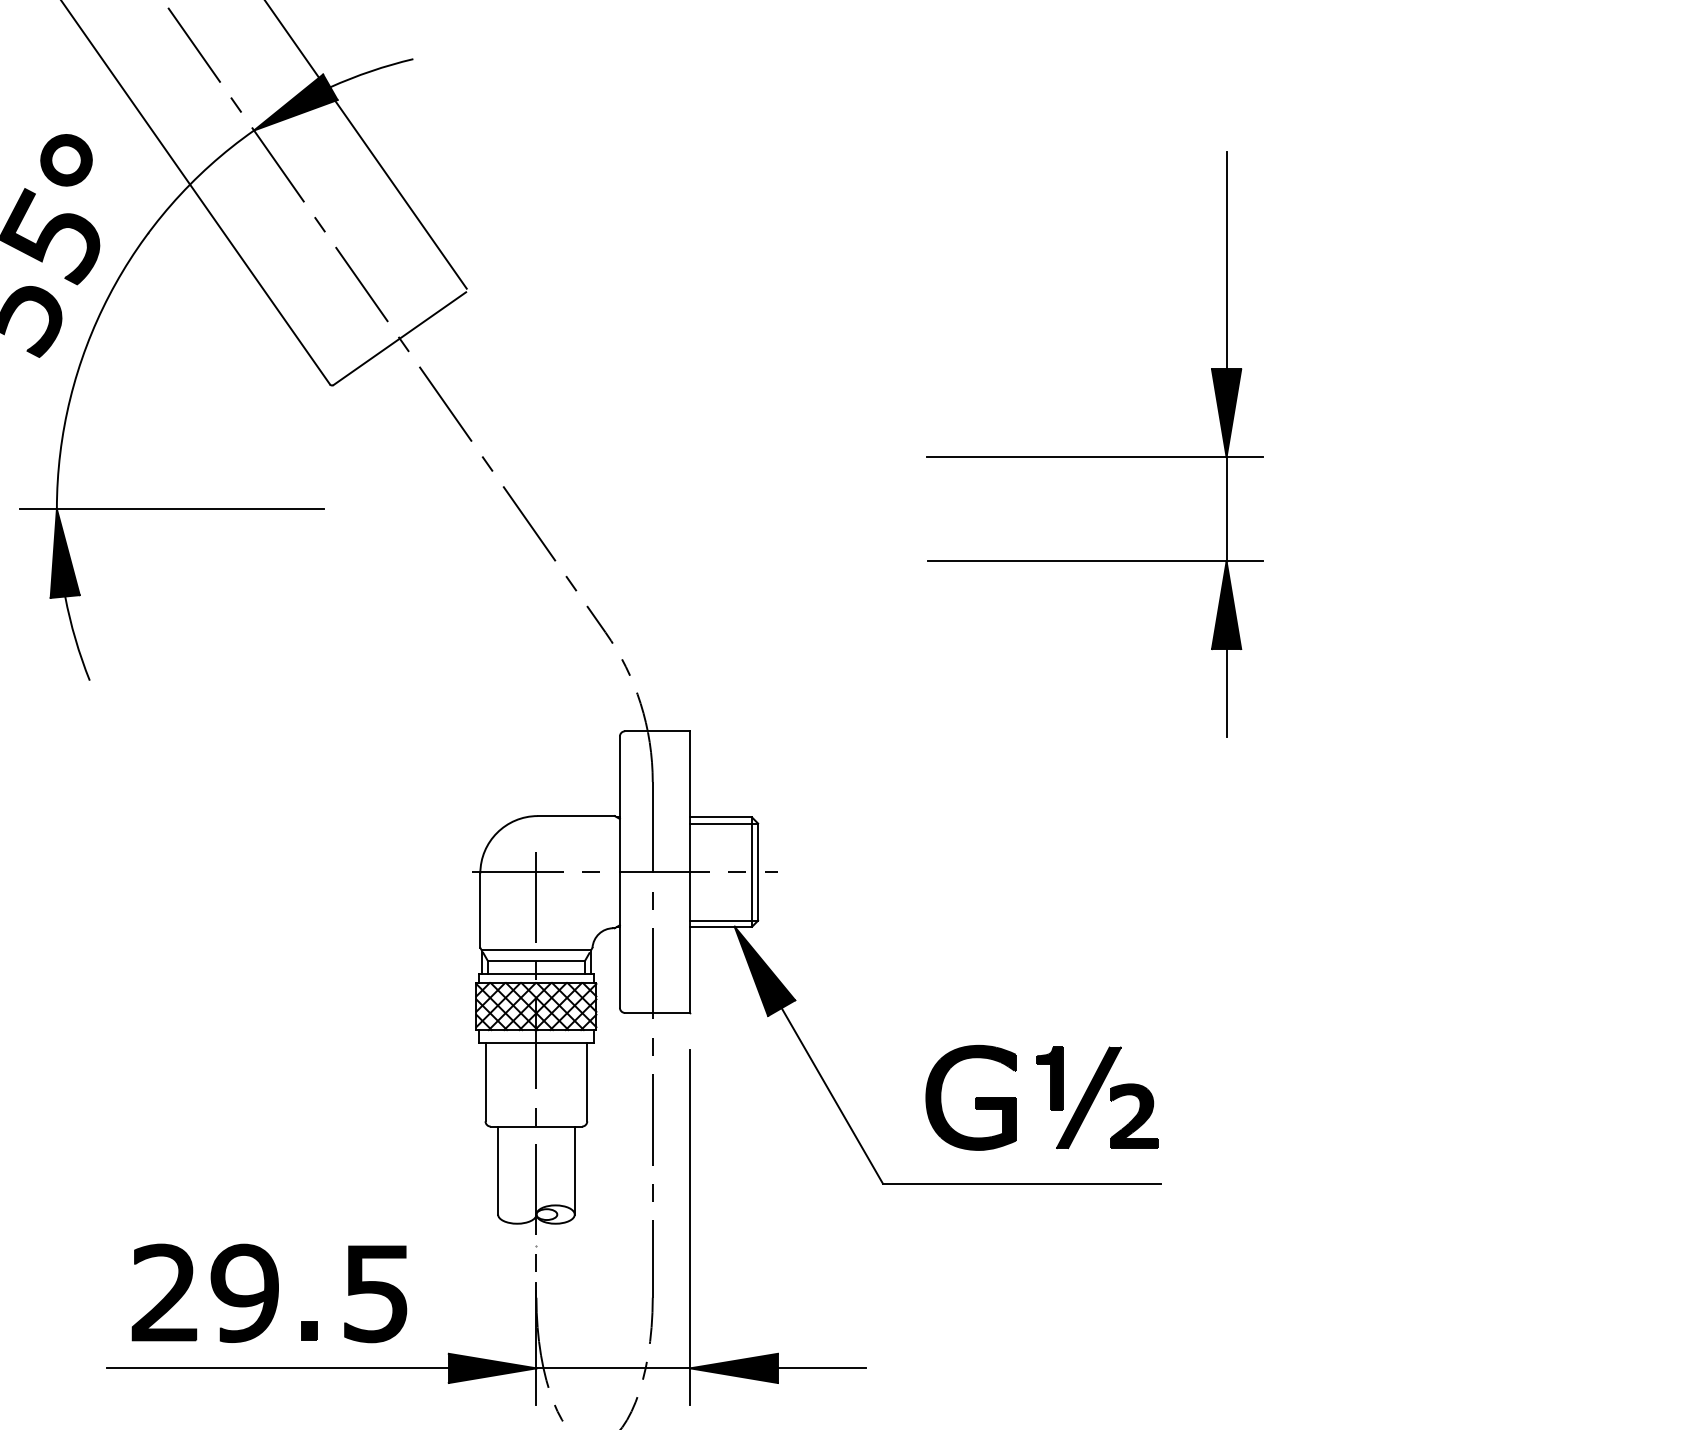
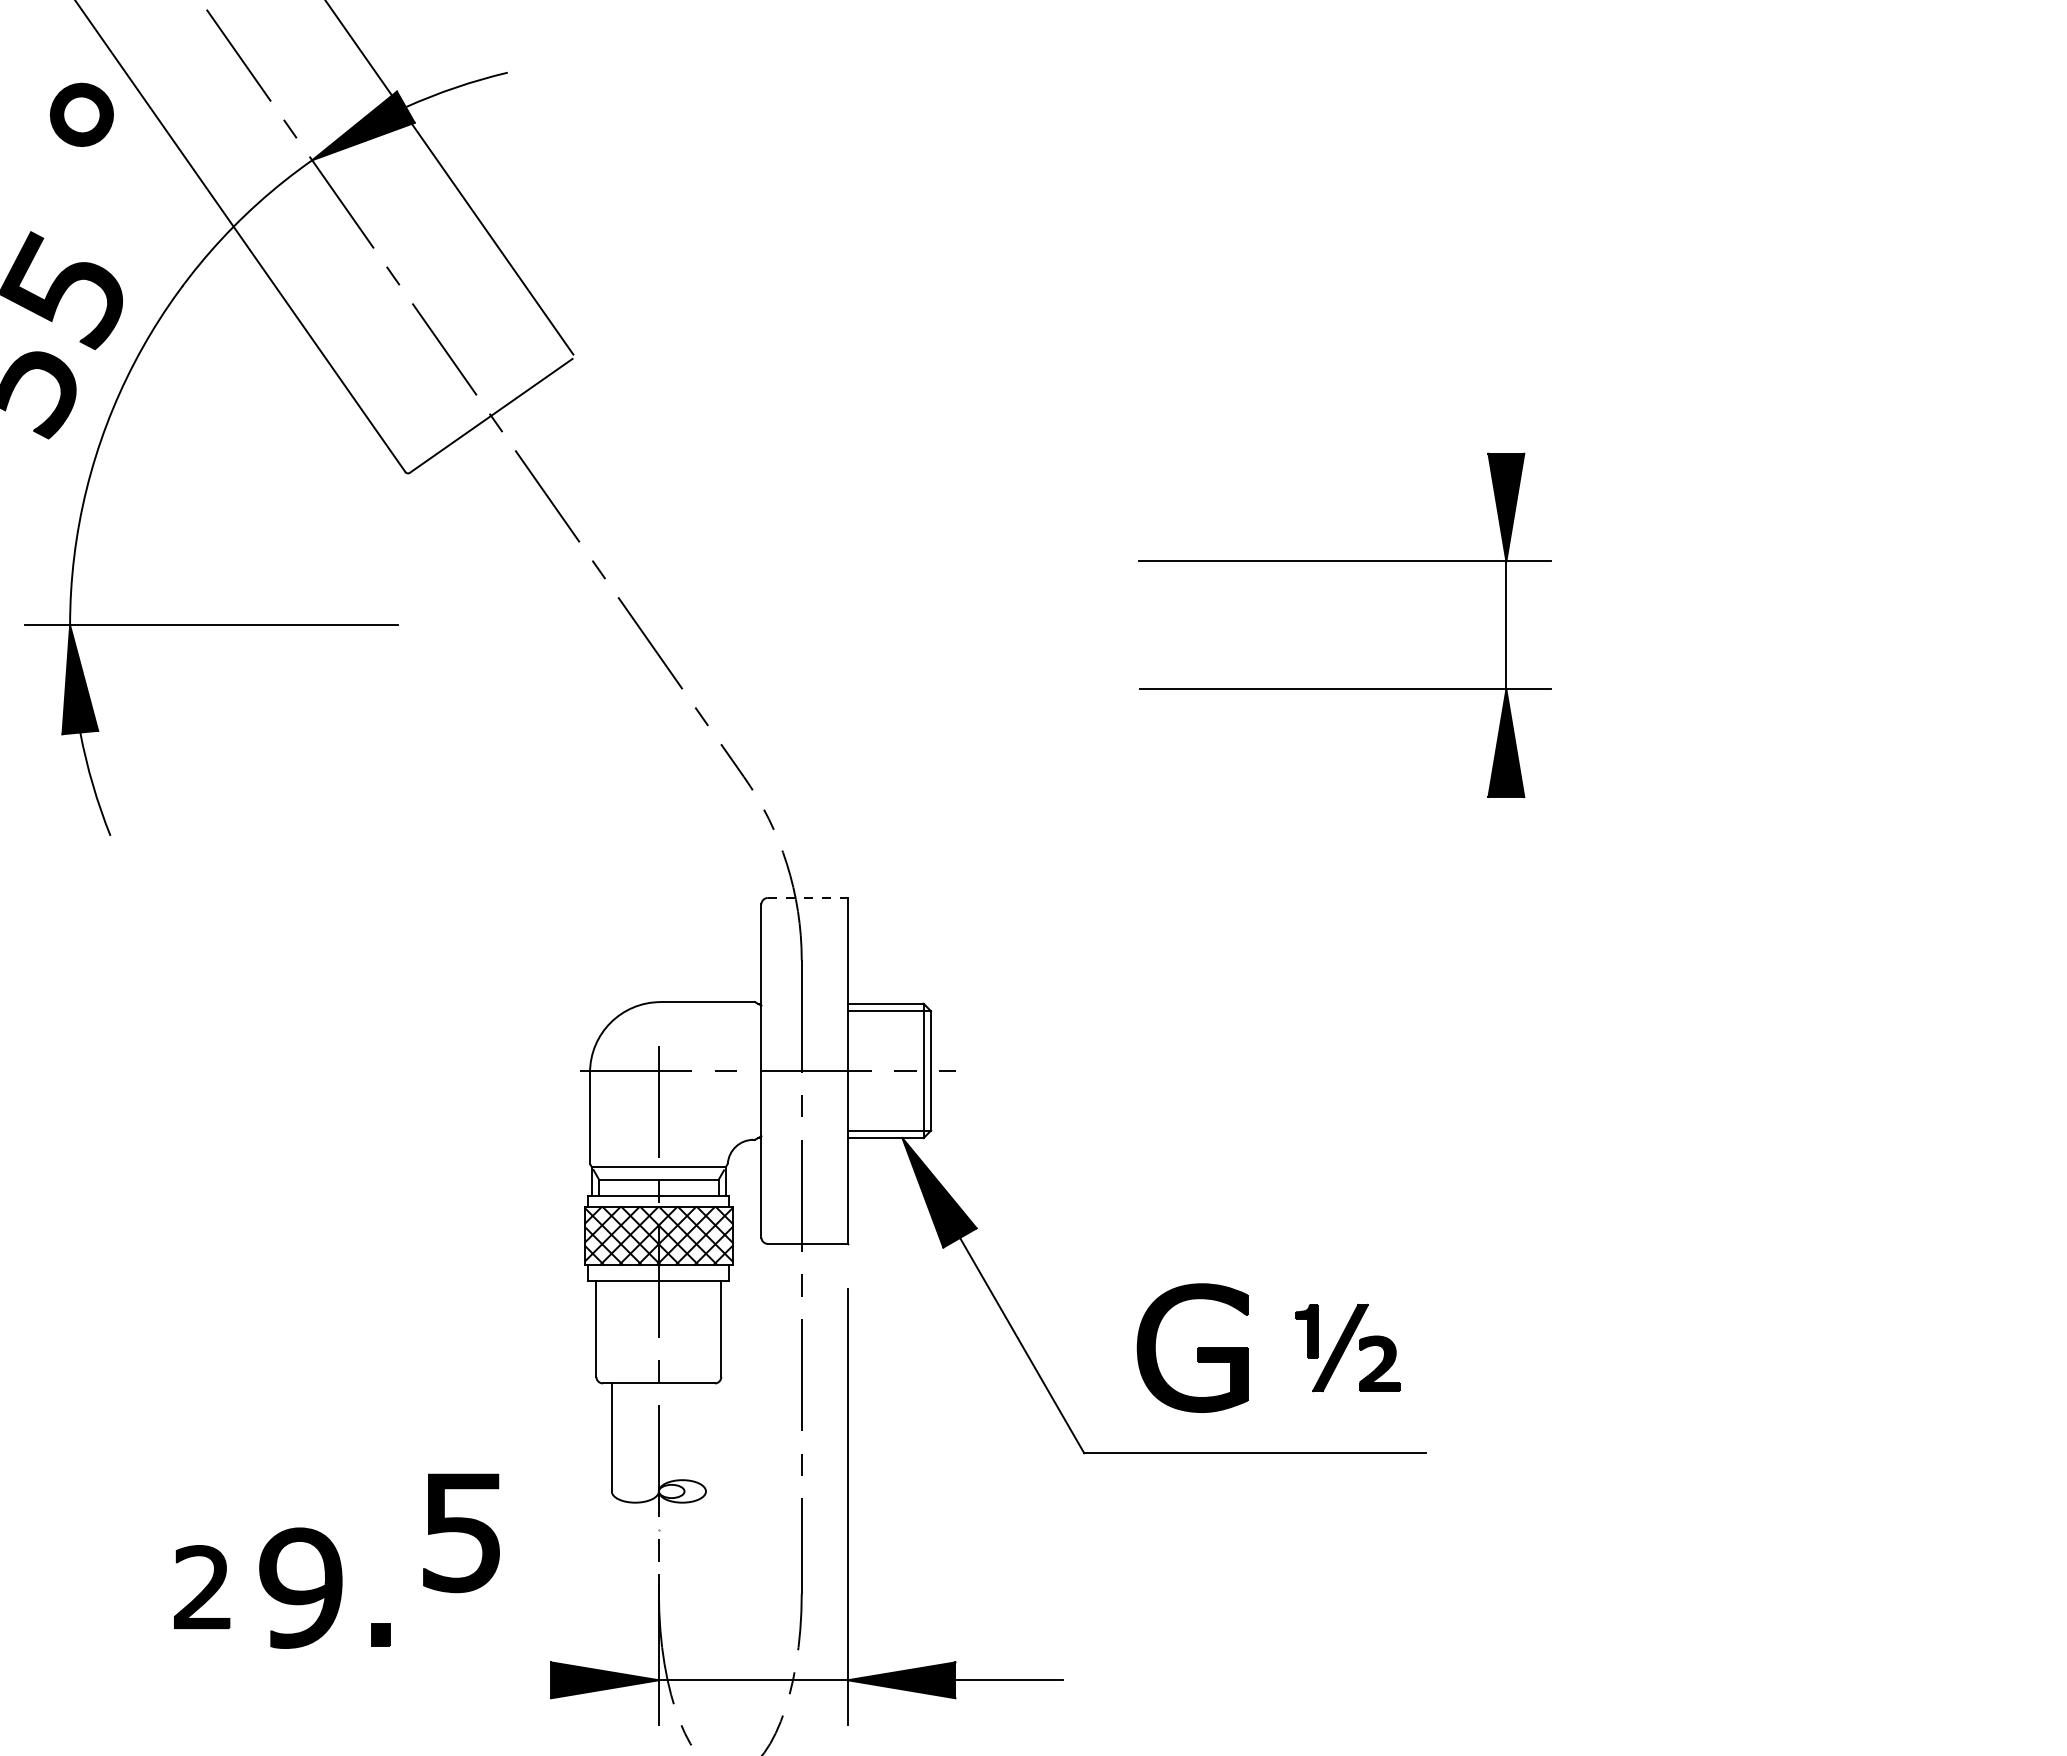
part: (66, 159) -> (81, 114), moved
line: (1226, 260) -> (1506, 319), removed
line: (1226, 692) -> (1506, 850), removed
line: (658, 730) -> (808, 897), solid -> dashed
part: (1097, 1097) -> (1347, 1347), size x0.7
line: (574, 1170) -> (705, 1437), removed
part: (163, 1292) -> (201, 1586), size x0.7
part: (375, 1294) -> (461, 1533), moved
line: (277, 1368) -> (341, 1680), removed

